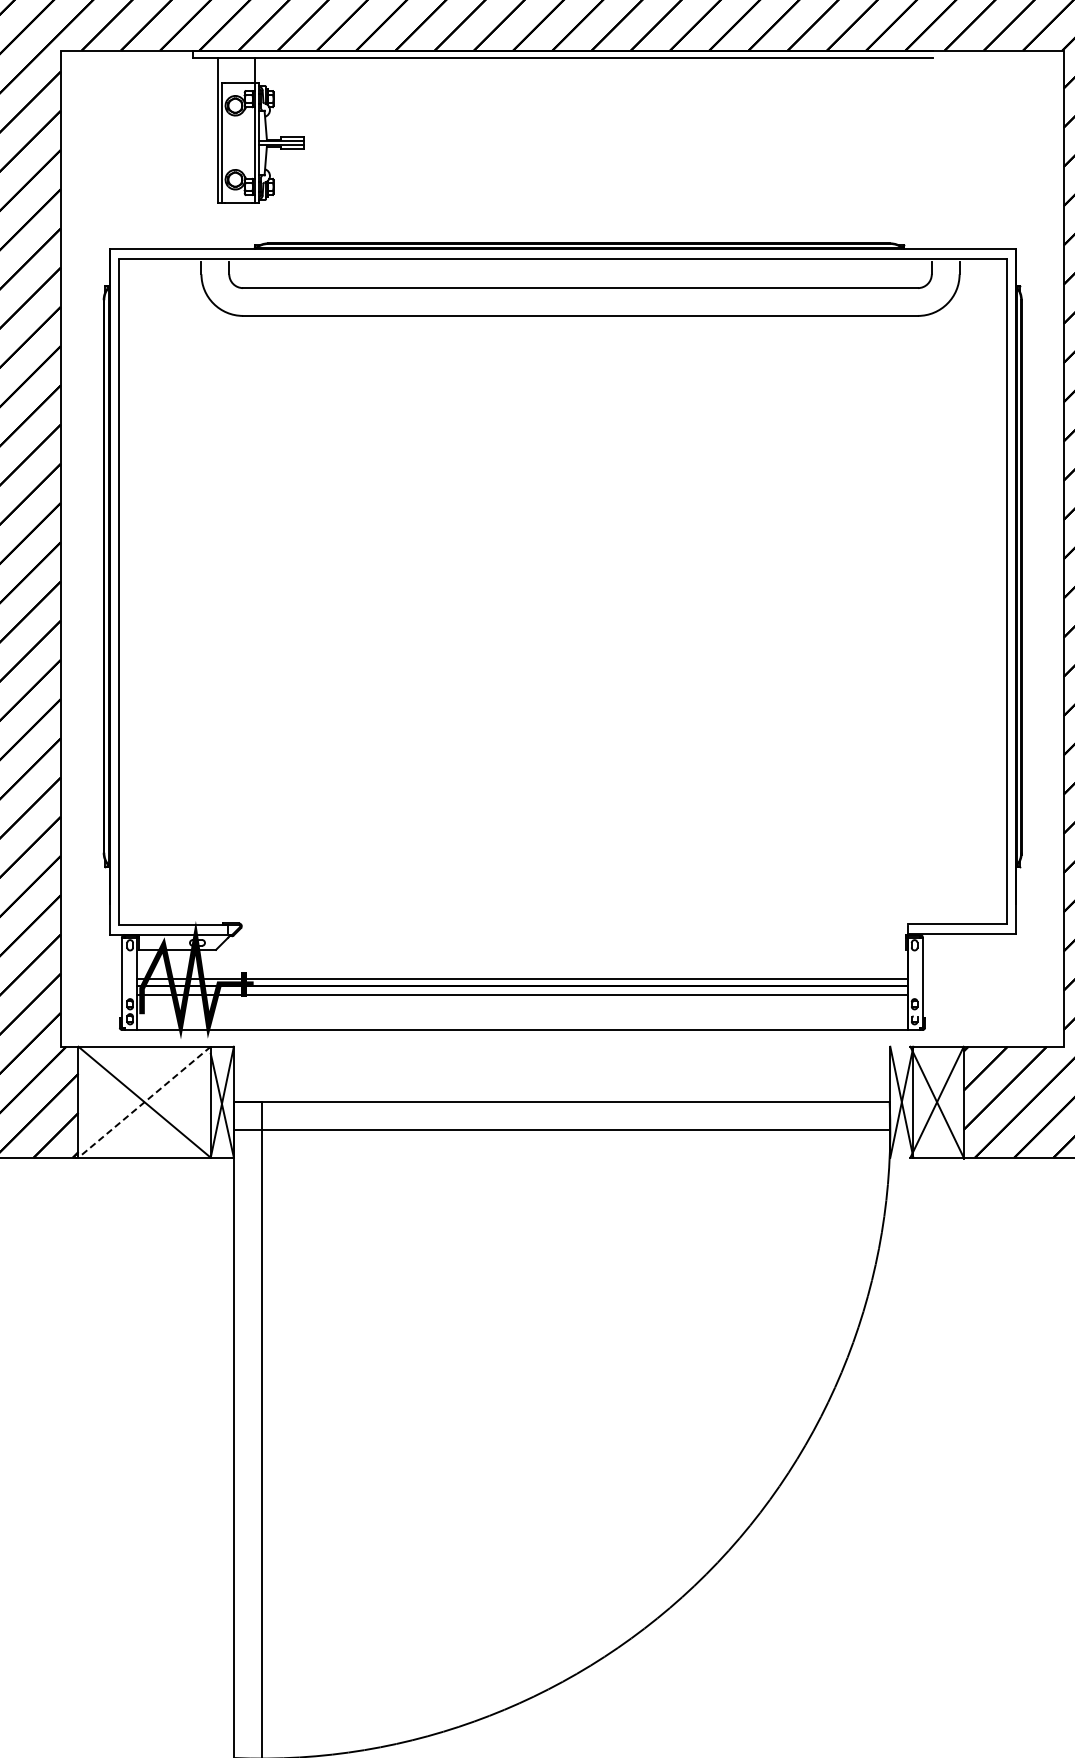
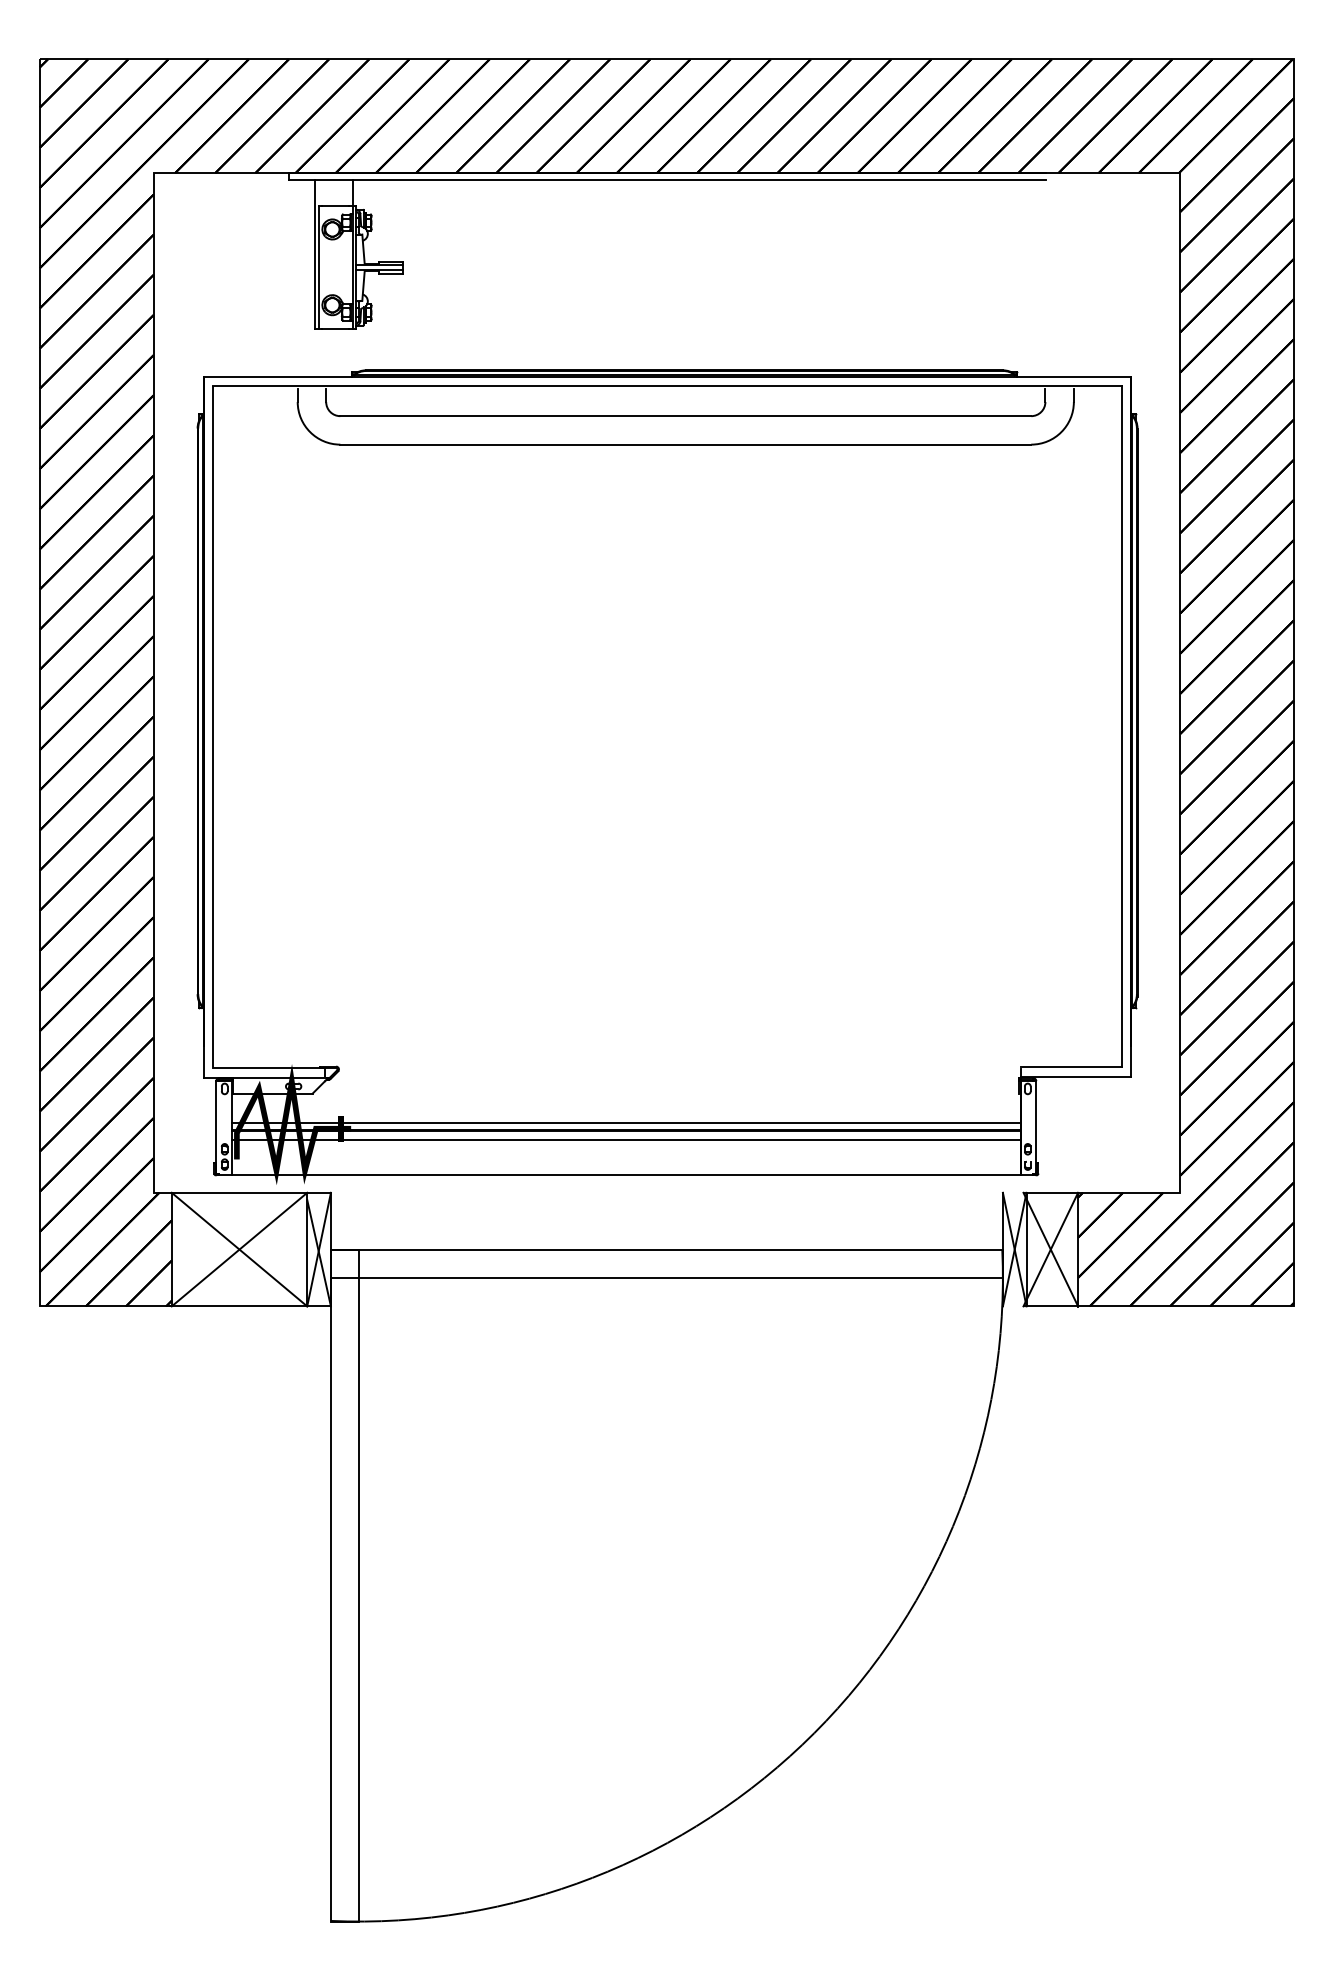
line: (144, 1102) -> (239, 1249), dashed -> solid

